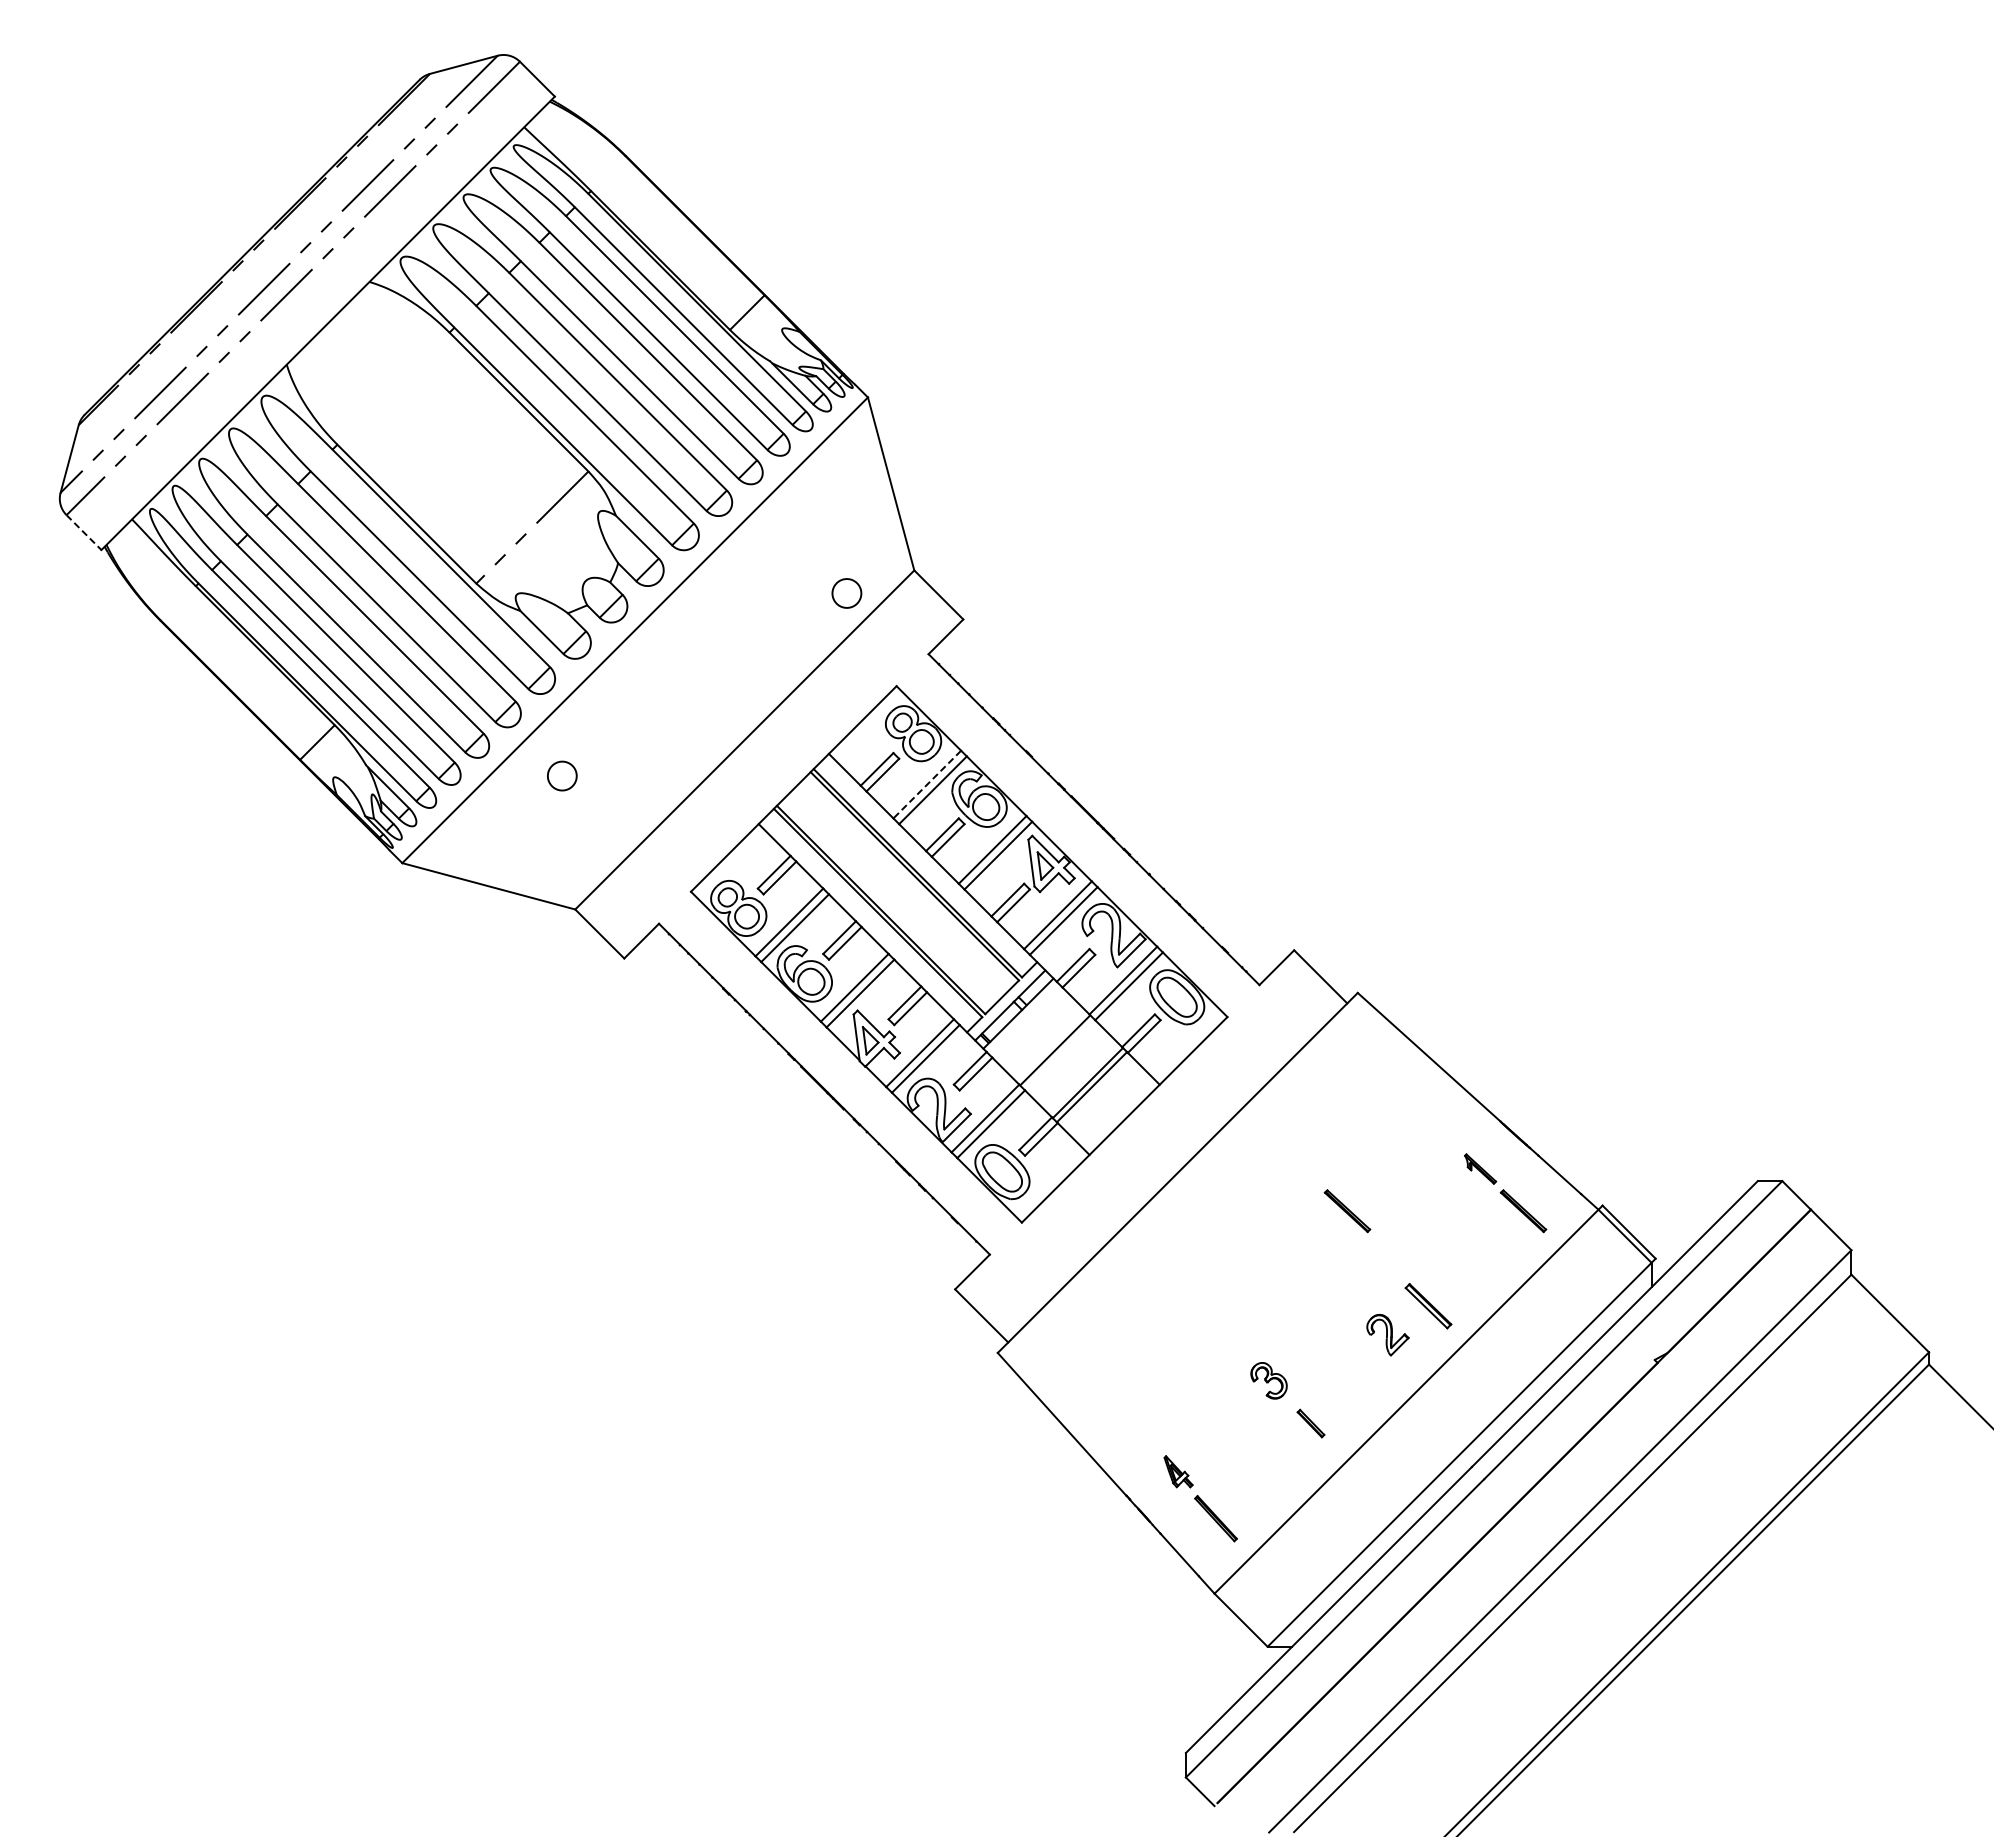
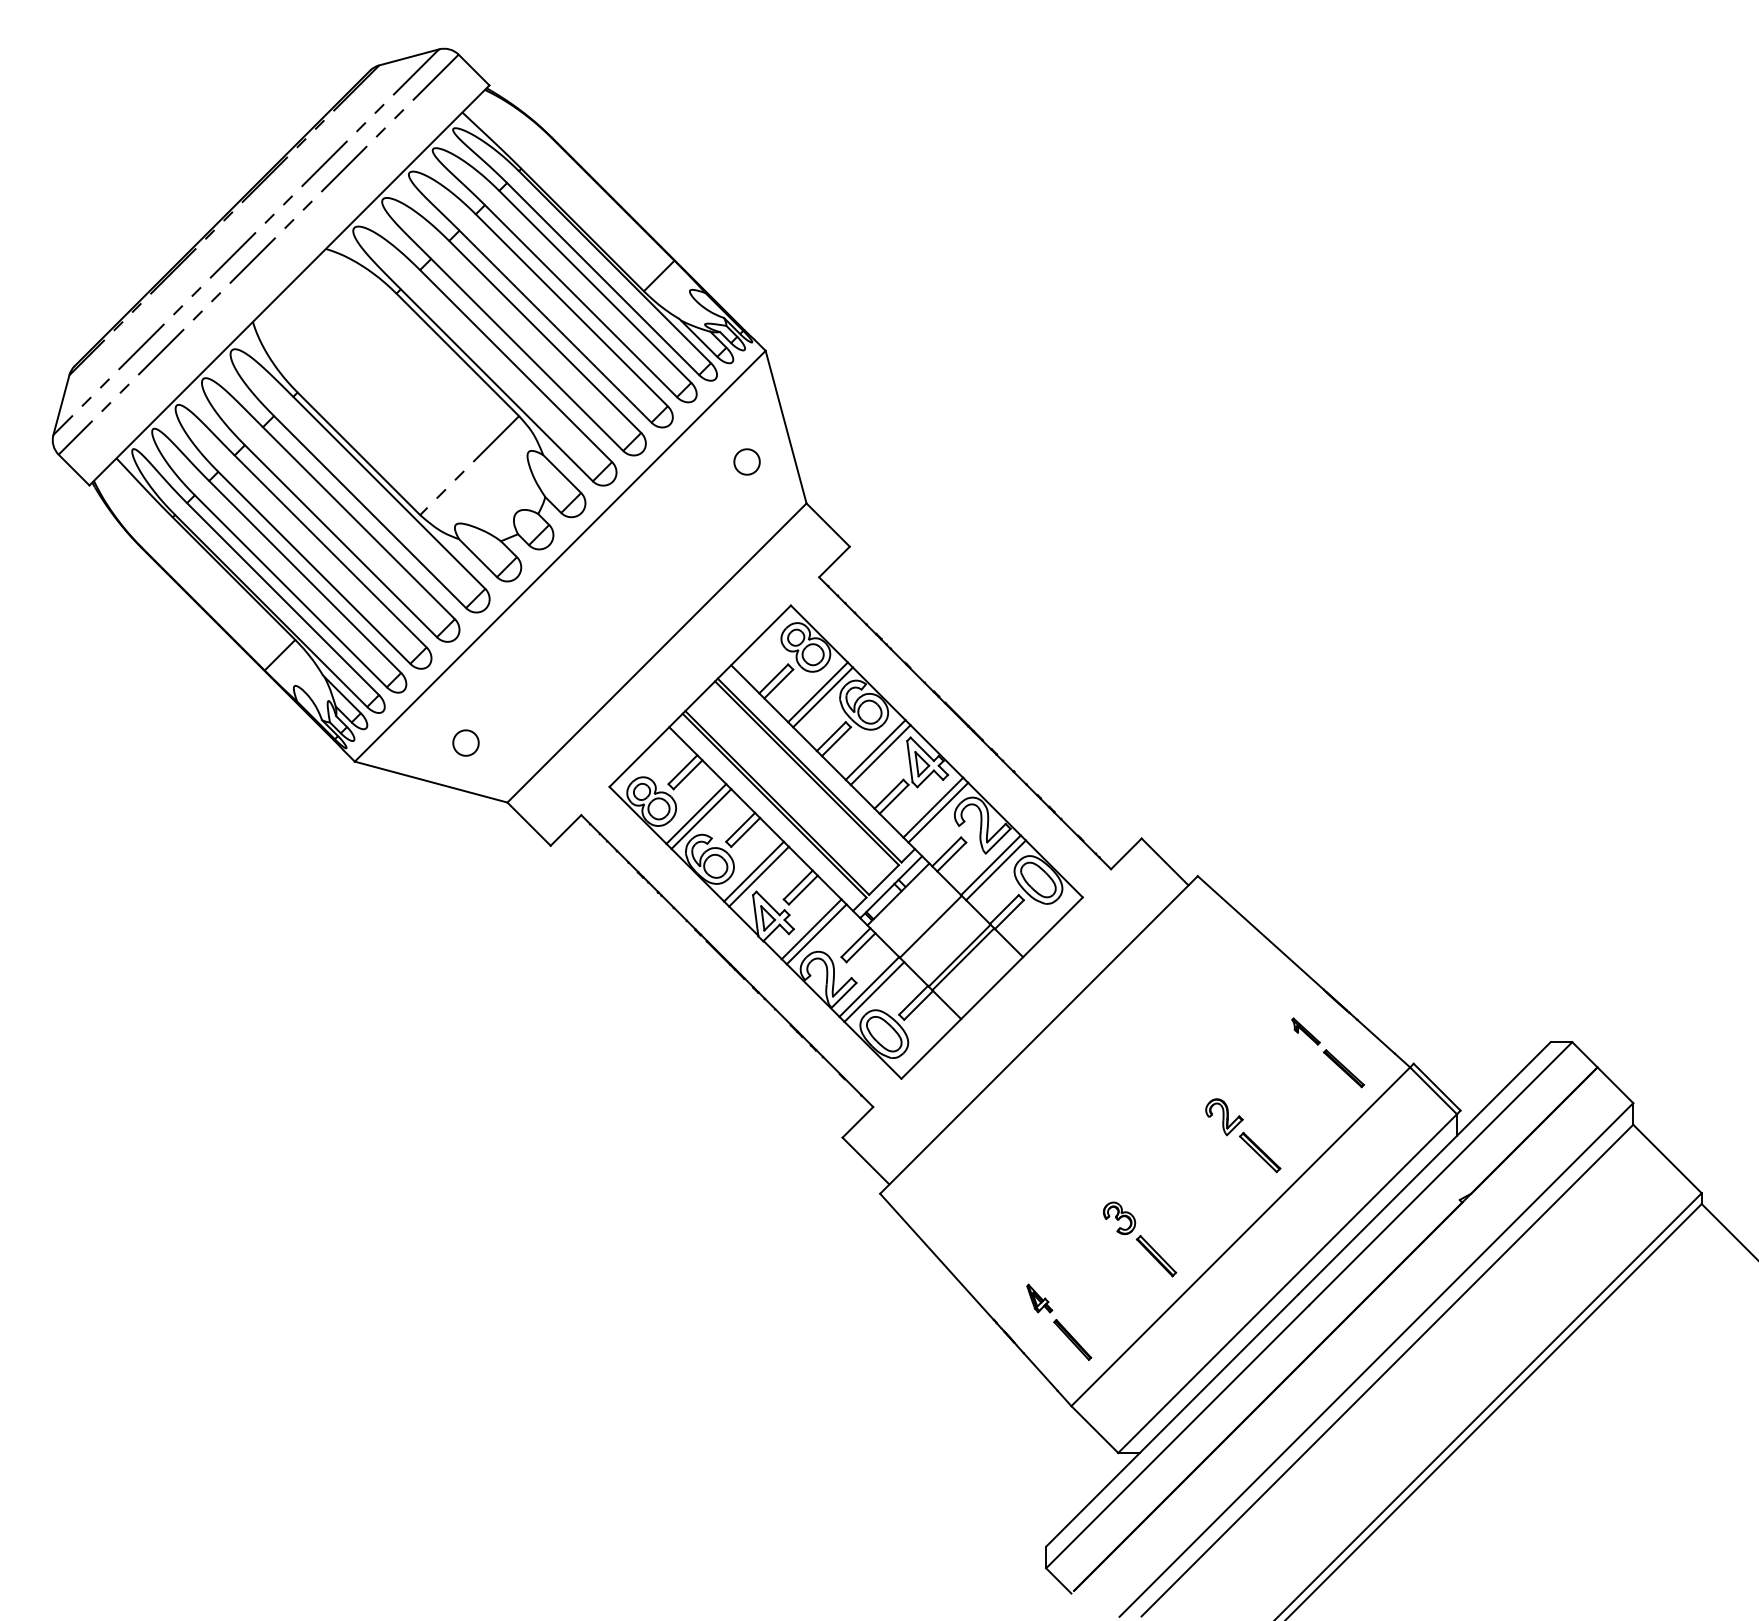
line: (84, 532) -> (74, 469), dashed -> solid
part: (846, 593) -> (746, 462), moved
part: (562, 775) -> (466, 742), moved
line: (927, 784) -> (818, 692), dashed -> solid
part: (1347, 1211) -> (1188, 1068), removed
part: (1387, 1335) -> (1223, 1117), moved
part: (1310, 1423) -> (1156, 1256), size x1.67

